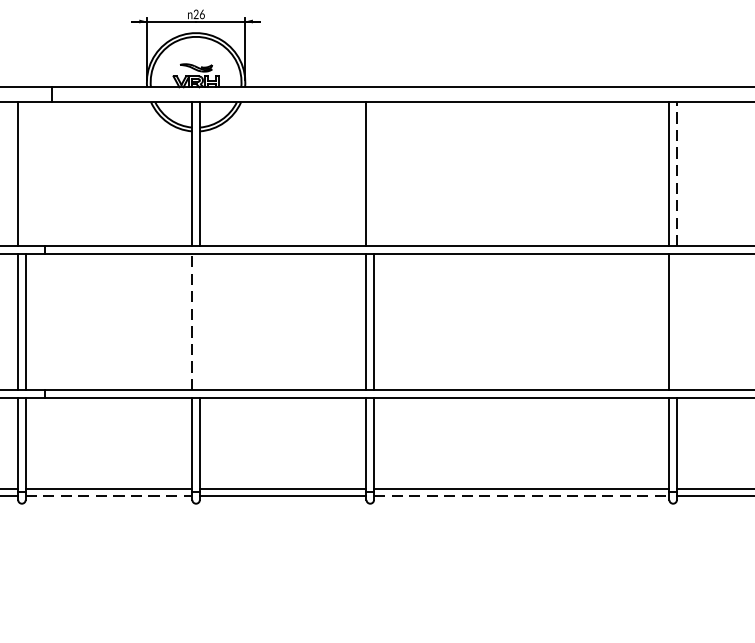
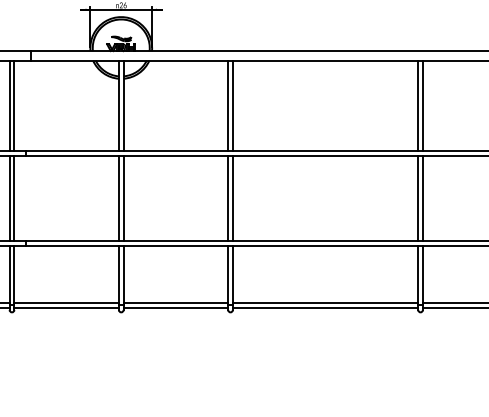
line: (25, 173) -> (14, 105), added
line: (373, 173) -> (232, 105), added
line: (676, 173) -> (422, 105), dashed -> solid
line: (191, 322) -> (118, 198), dashed -> solid
line: (199, 322) -> (123, 198), added
line: (676, 322) -> (422, 198), added
line: (110, 495) -> (67, 307), dashed -> solid
line: (521, 495) -> (325, 307), dashed -> solid

